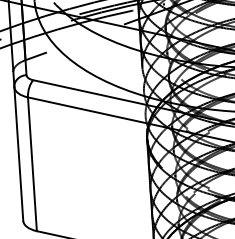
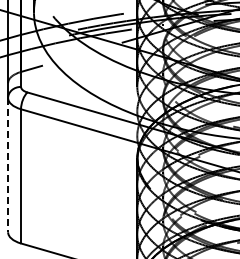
line: (19, 154) -> (8, 165), solid -> dashed

